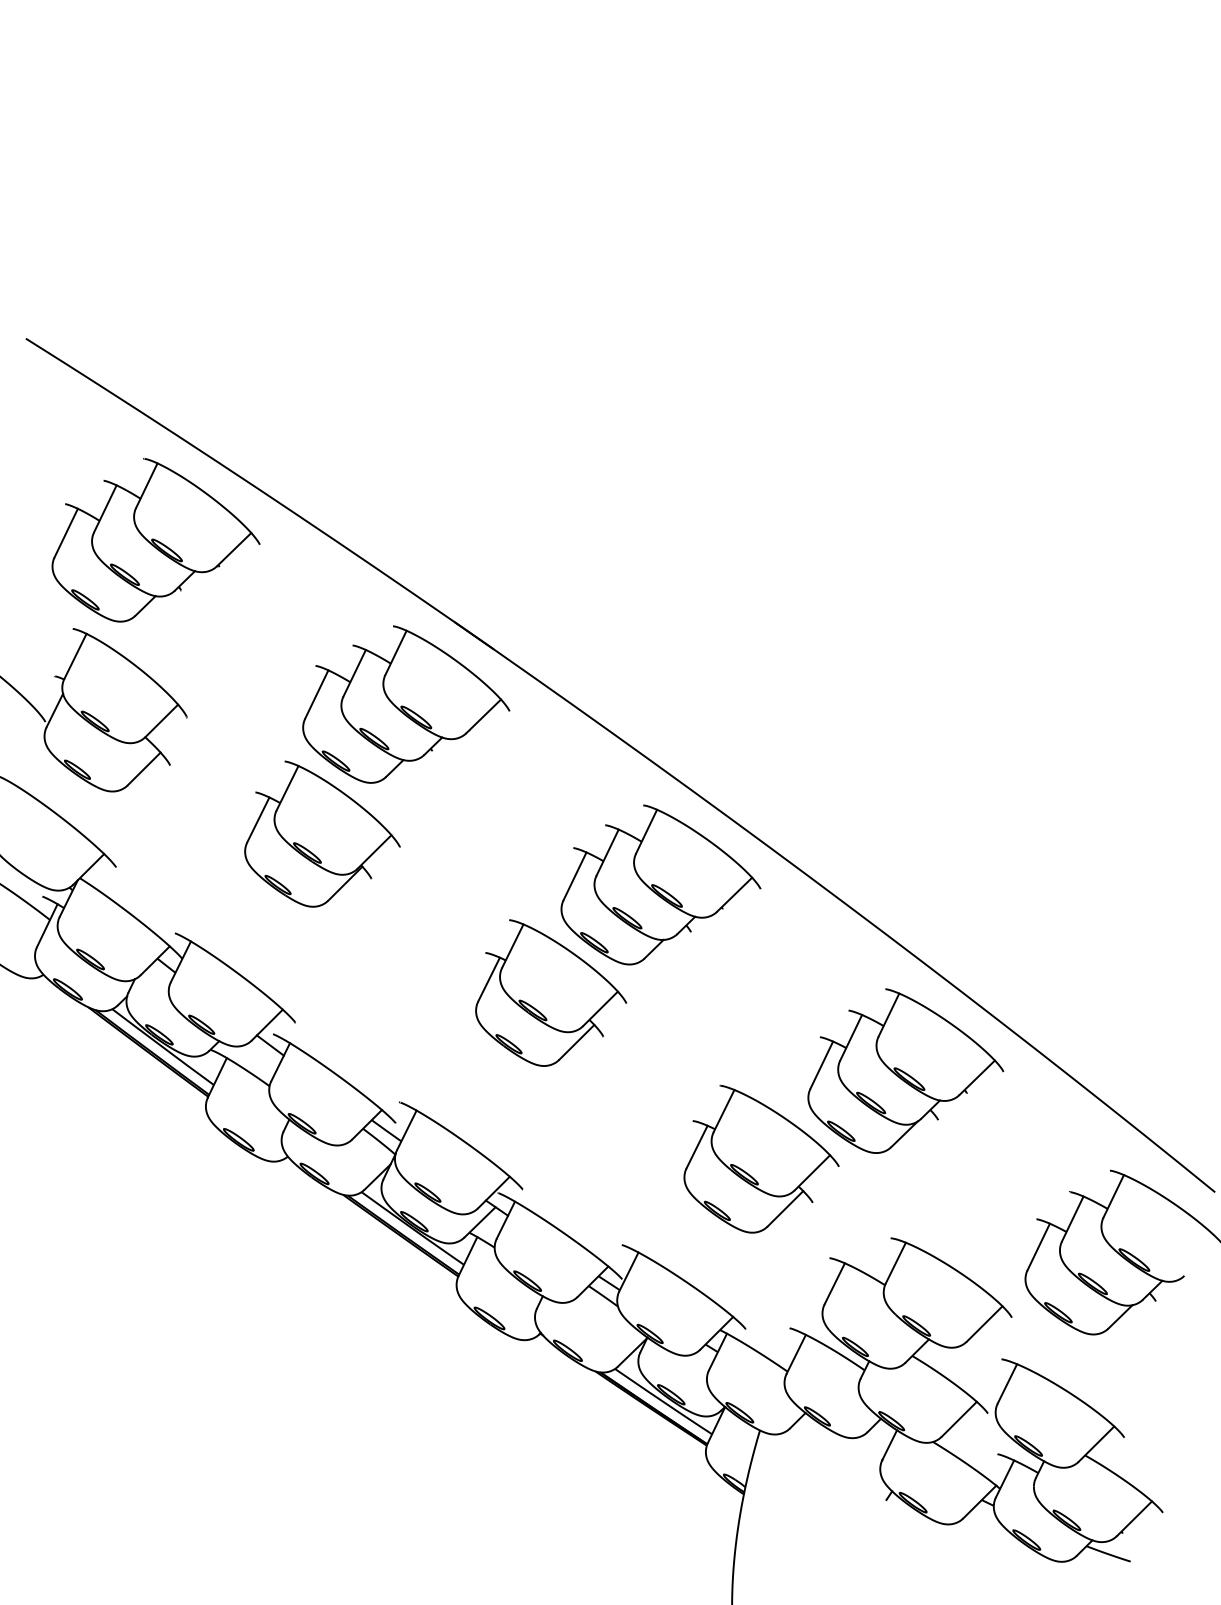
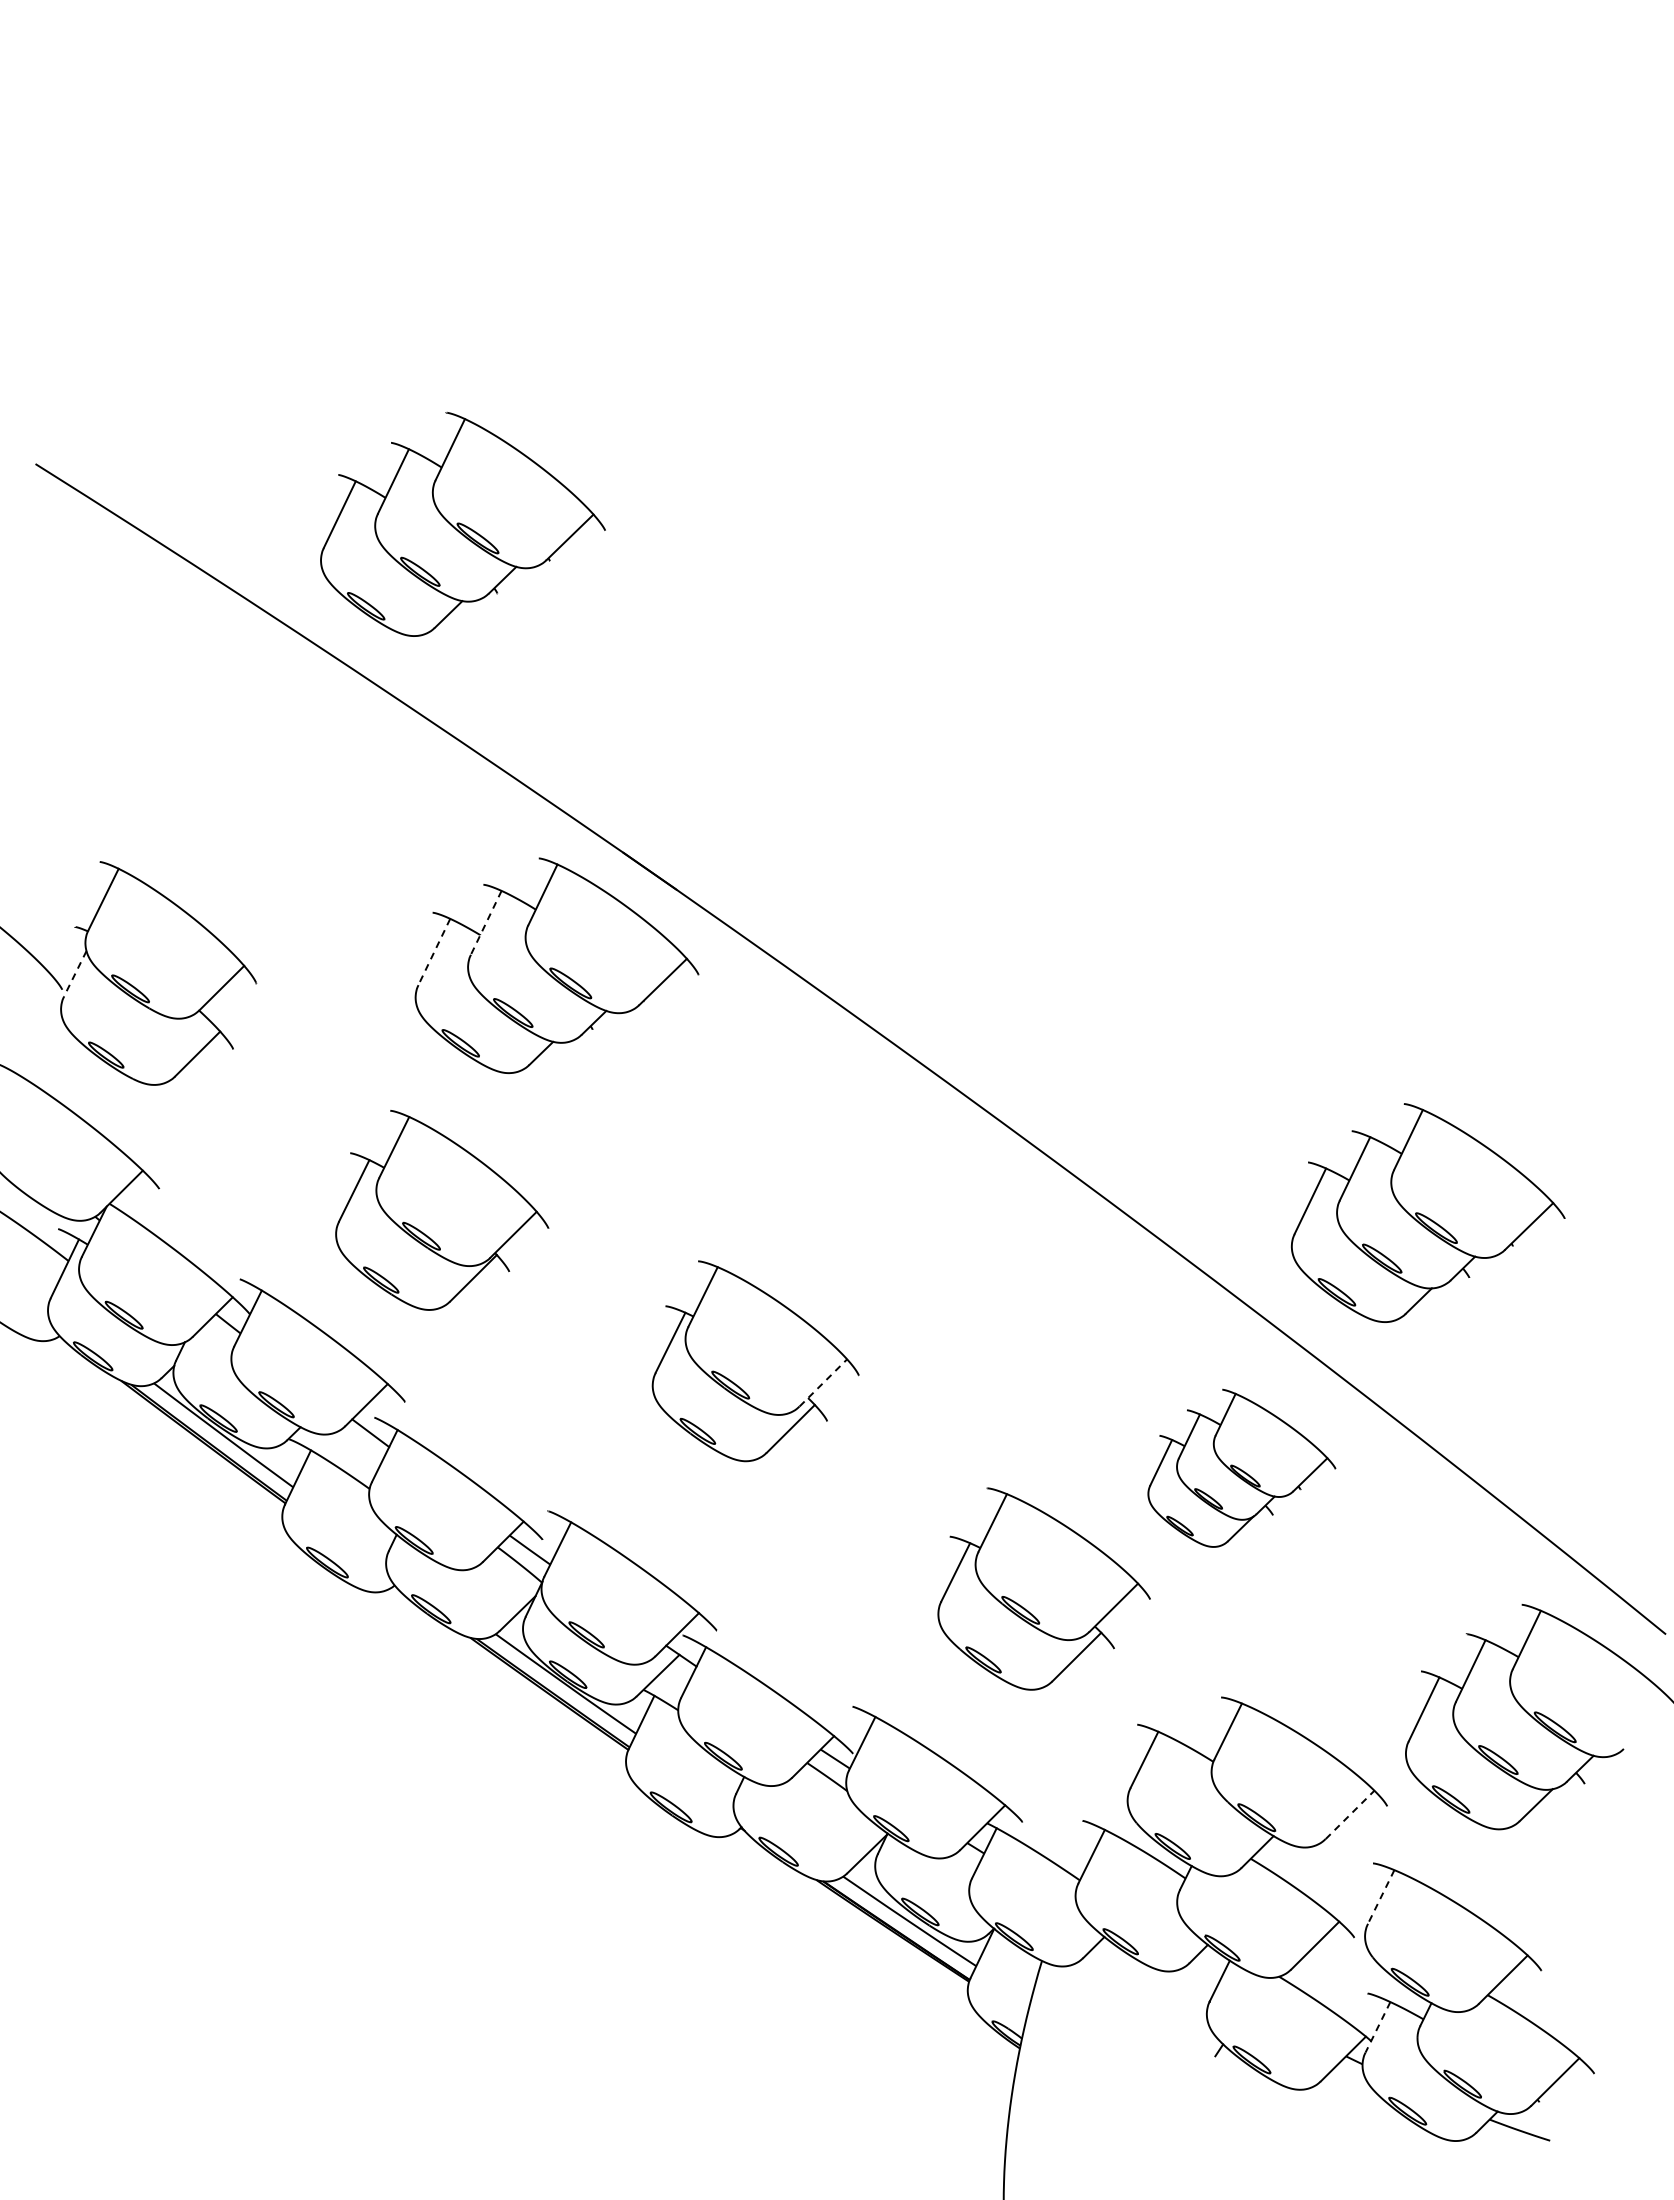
part: (155, 539) -> (462, 523), moved
line: (354, 673) -> (486, 923), solid -> dashed
line: (316, 694) -> (434, 951), solid -> dashed
line: (55, 710) -> (75, 974), solid -> dashed
part: (322, 834) -> (442, 1210), moved
part: (661, 884) -> (1428, 1212), moved
line: (600, 1008) -> (823, 1382), solid -> dashed
part: (905, 1071) -> (1241, 1468), size x0.7
line: (985, 1323) -> (1350, 1814), solid -> dashed
line: (1007, 1383) -> (1381, 1896), solid -> dashed
line: (1004, 1479) -> (1377, 2027), solid -> dashed

